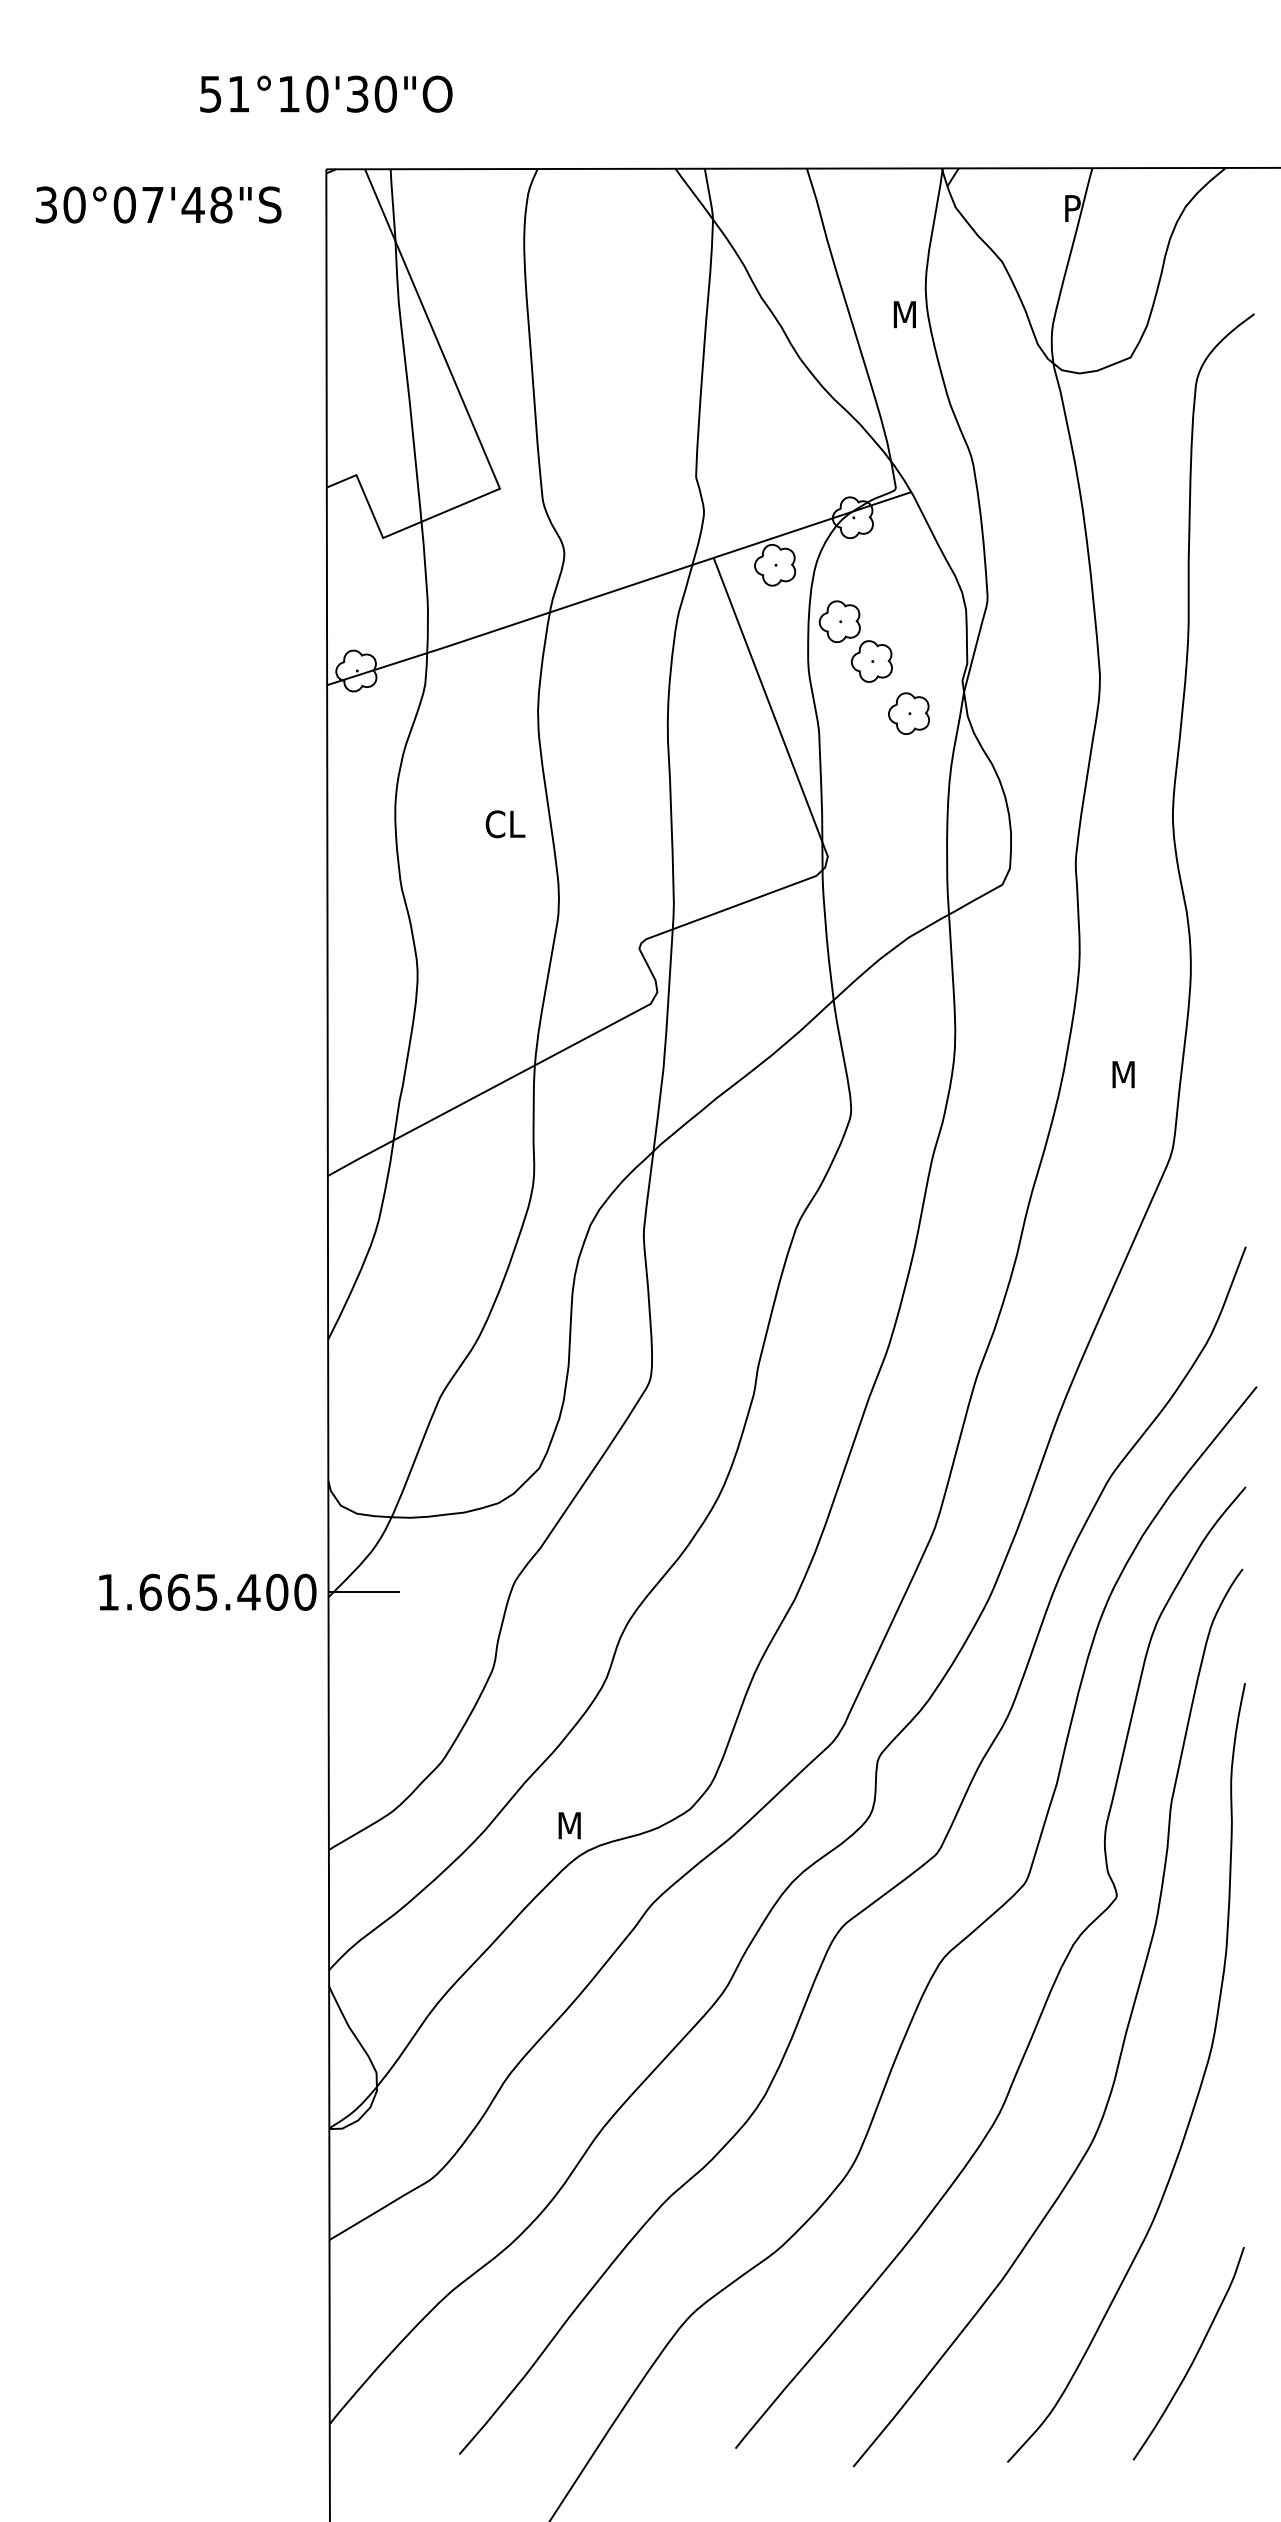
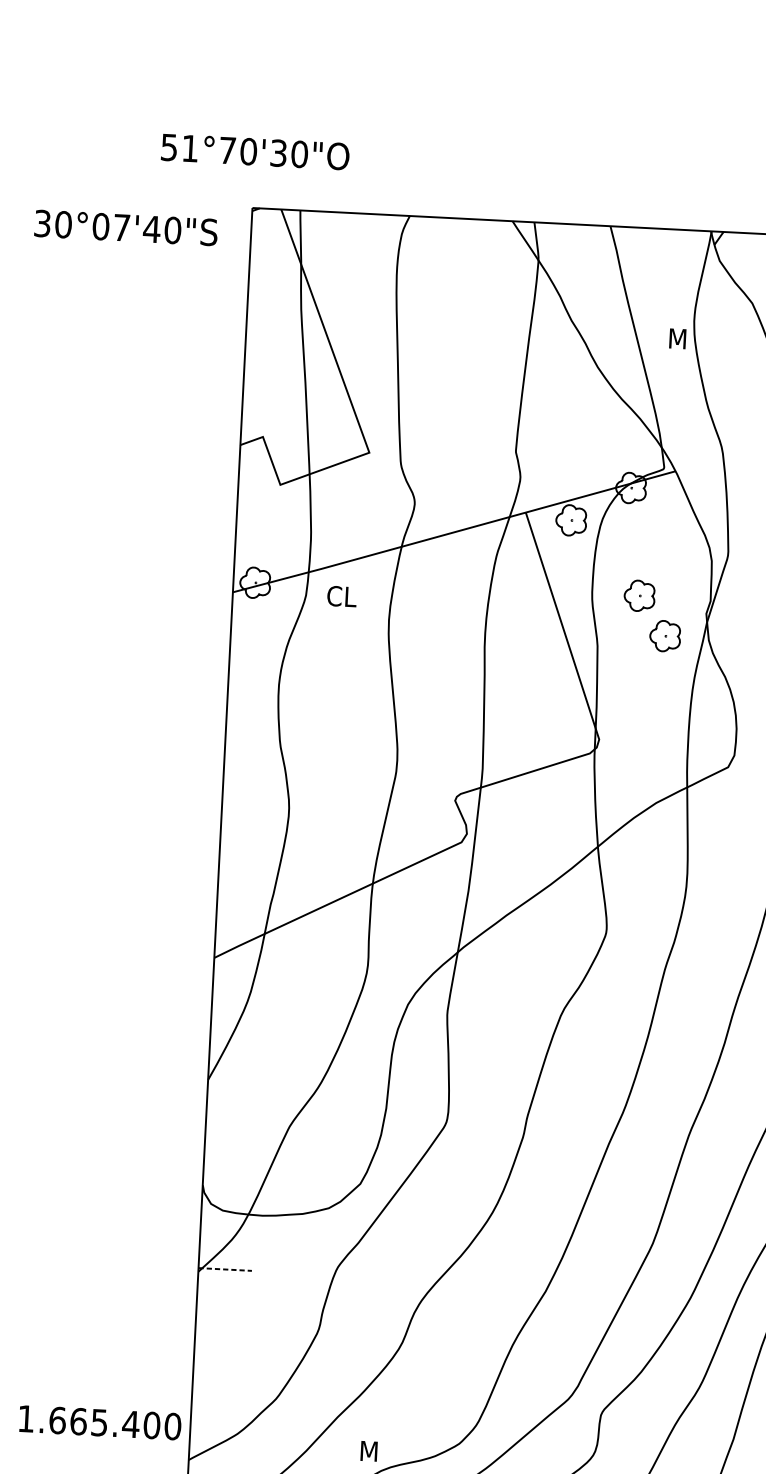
text: (288, 94) -> (227, 150), 51°10'30"O -> 51°70'30"O
text: (221, 204) -> (173, 230), 30°07'48"S -> 30°07'40"S
part: (839, 621) -> (617, 564), removed
text: (505, 824) -> (342, 596), moved
text: (207, 1591) -> (100, 1422), moved
line: (364, 1592) -> (225, 1269), solid -> dashed

